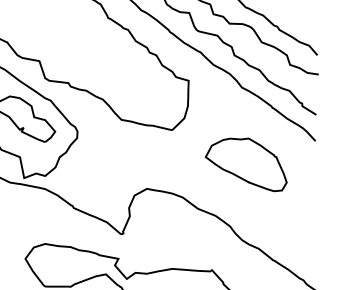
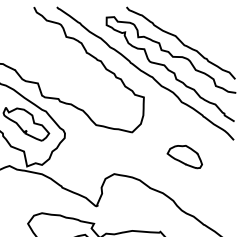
part: (245, 164) -> (184, 156), size x0.6

